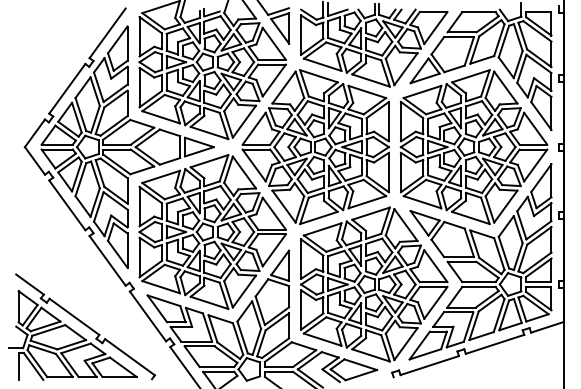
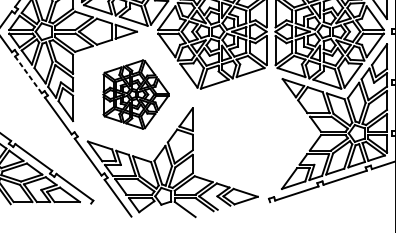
line: (67, 205) -> (28, 74), solid -> dashed
part: (212, 231) -> (135, 94), size x0.6
part: (374, 284) -> (255, 133), removed

